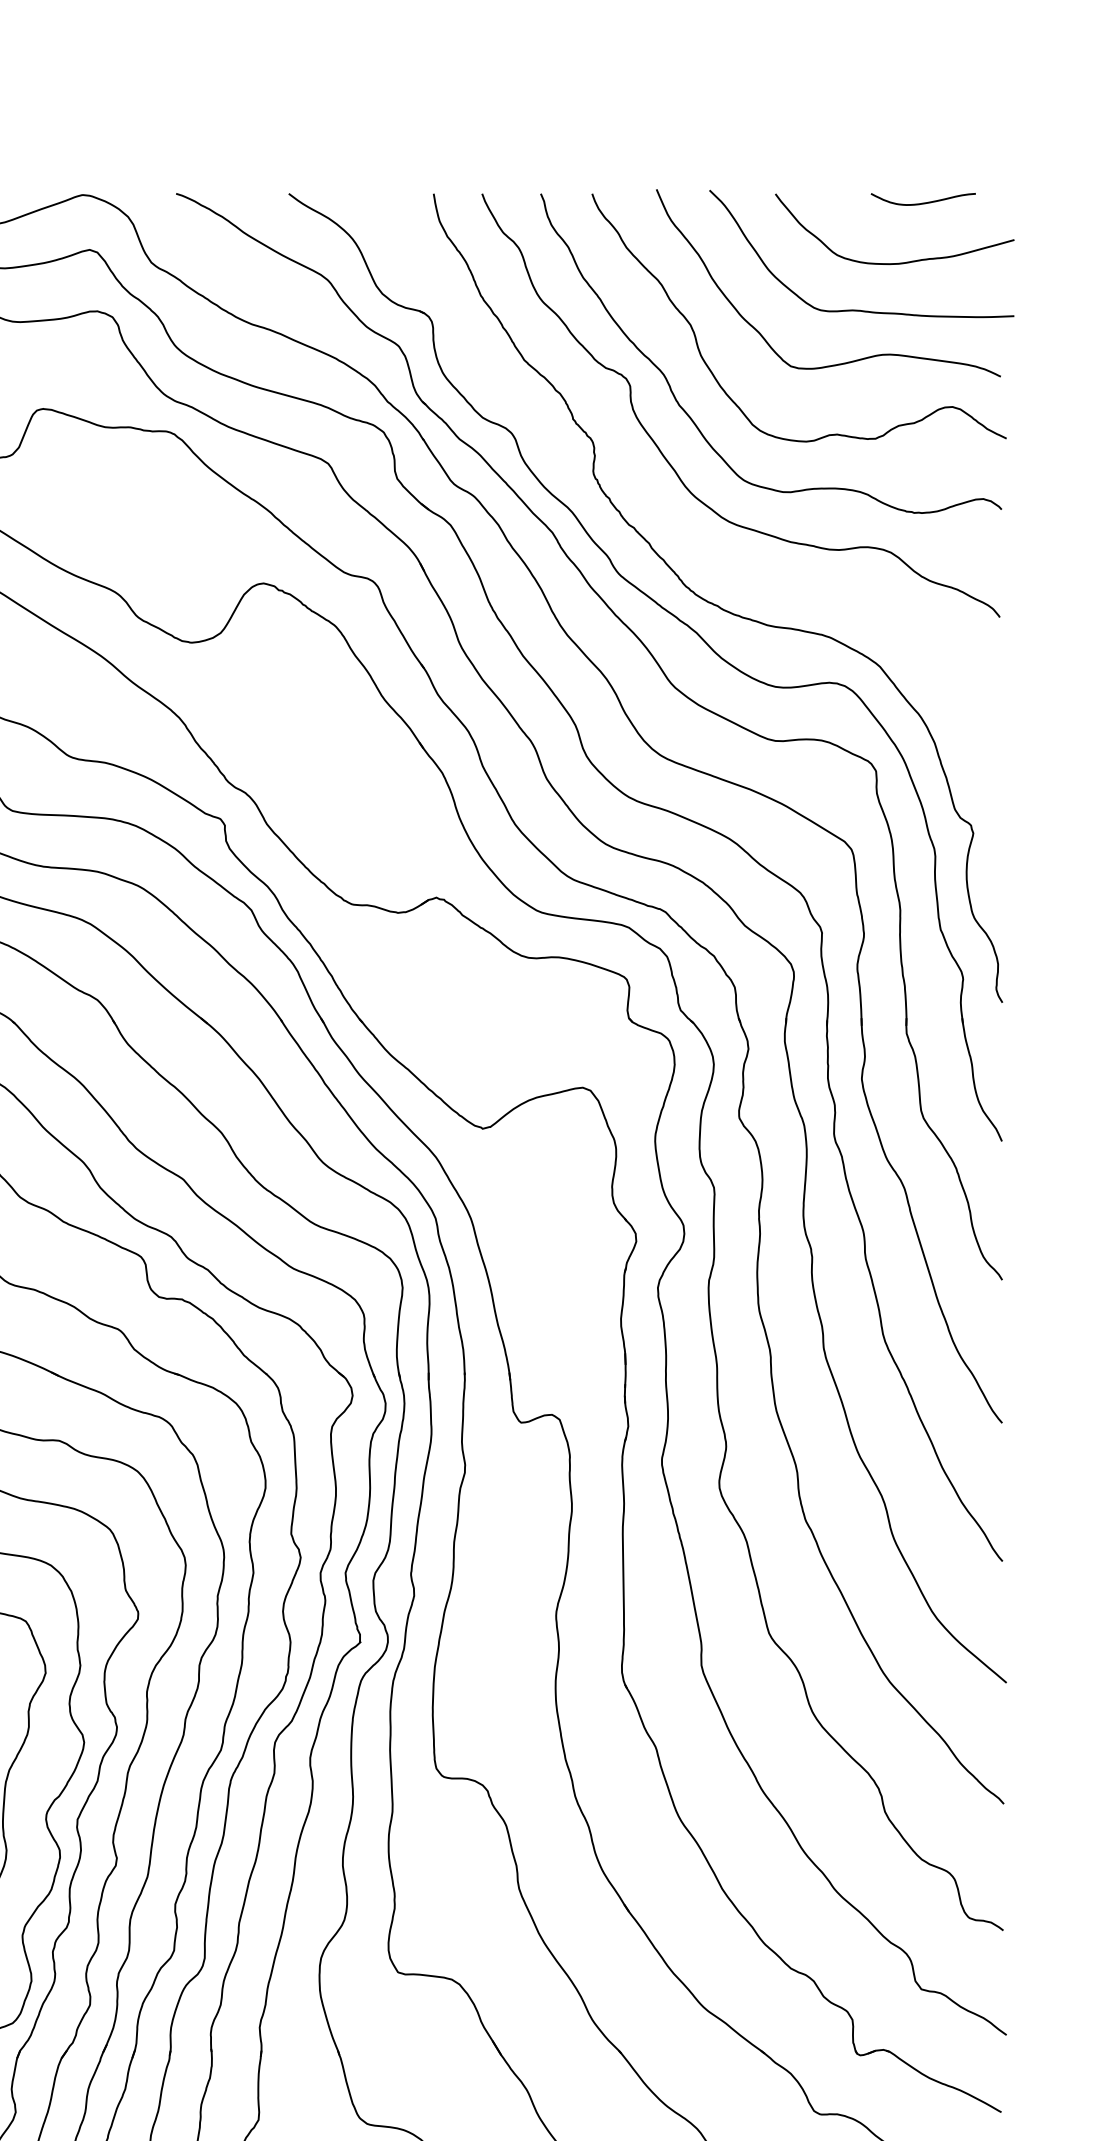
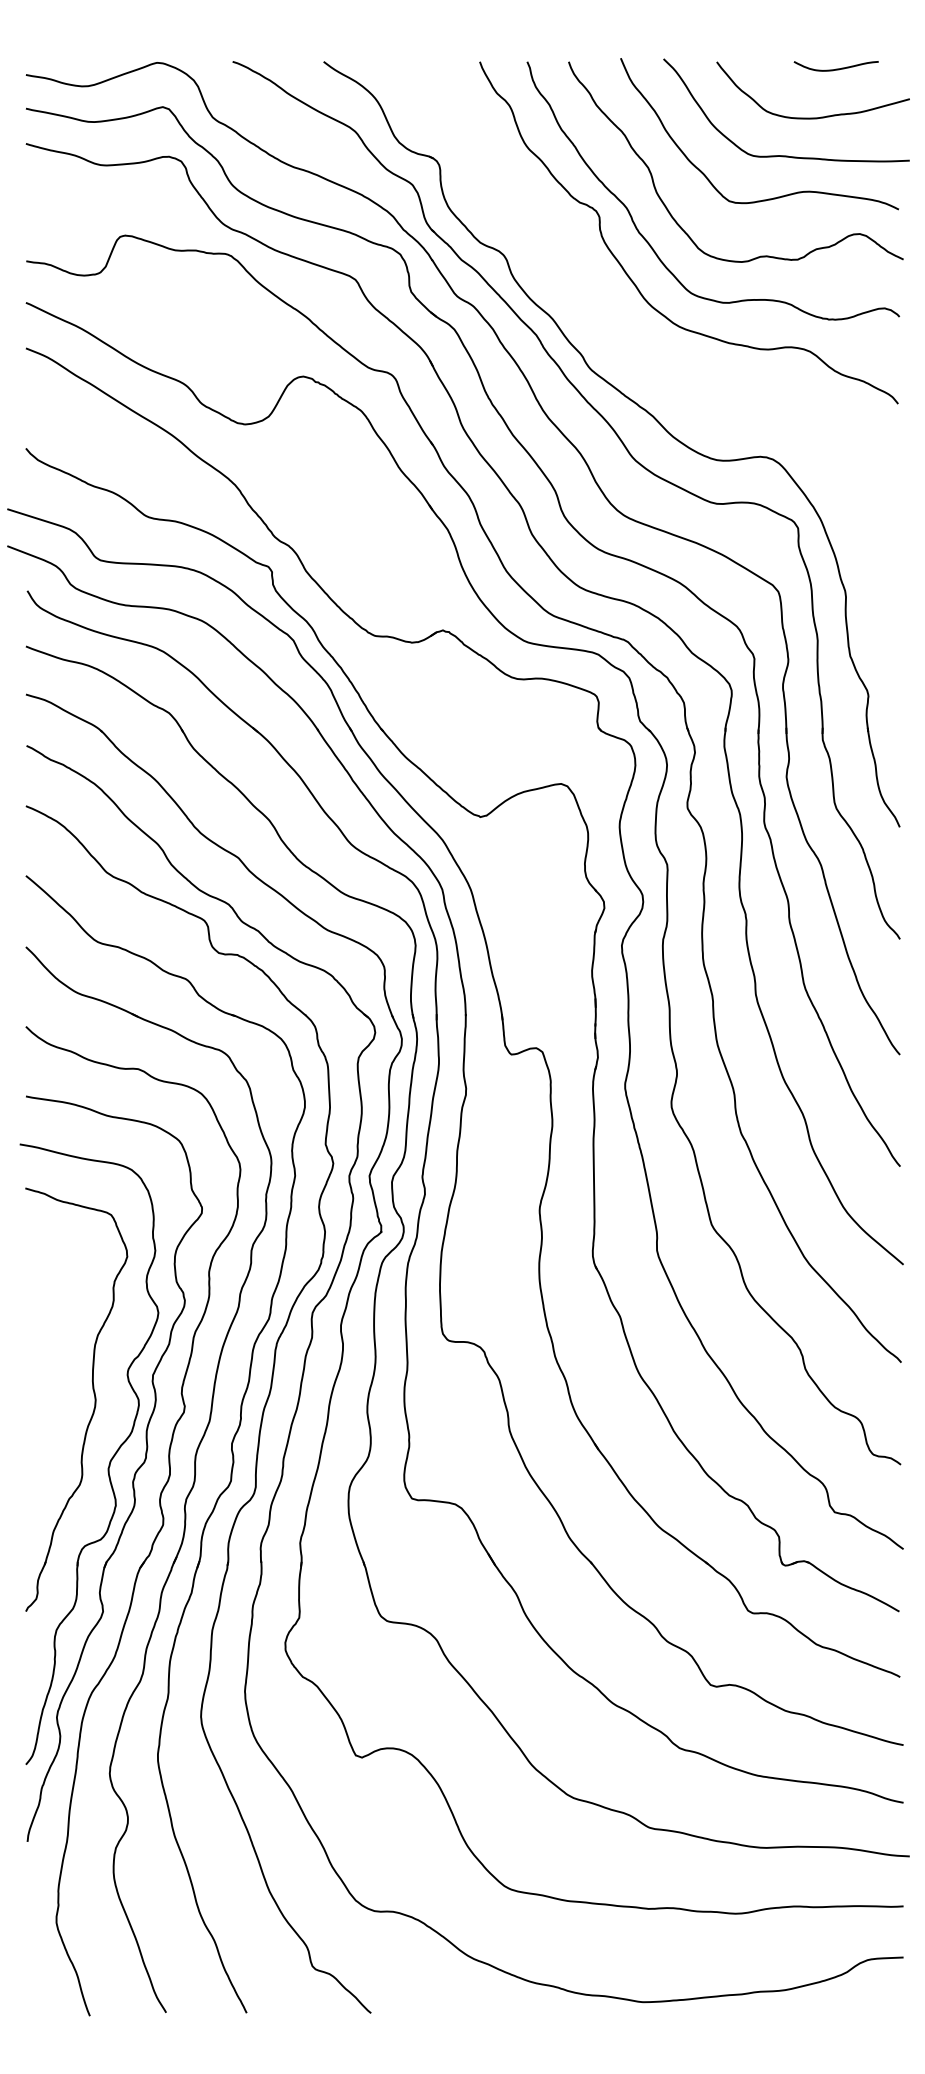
curve: (714, 603) -> (667, 392), removed

